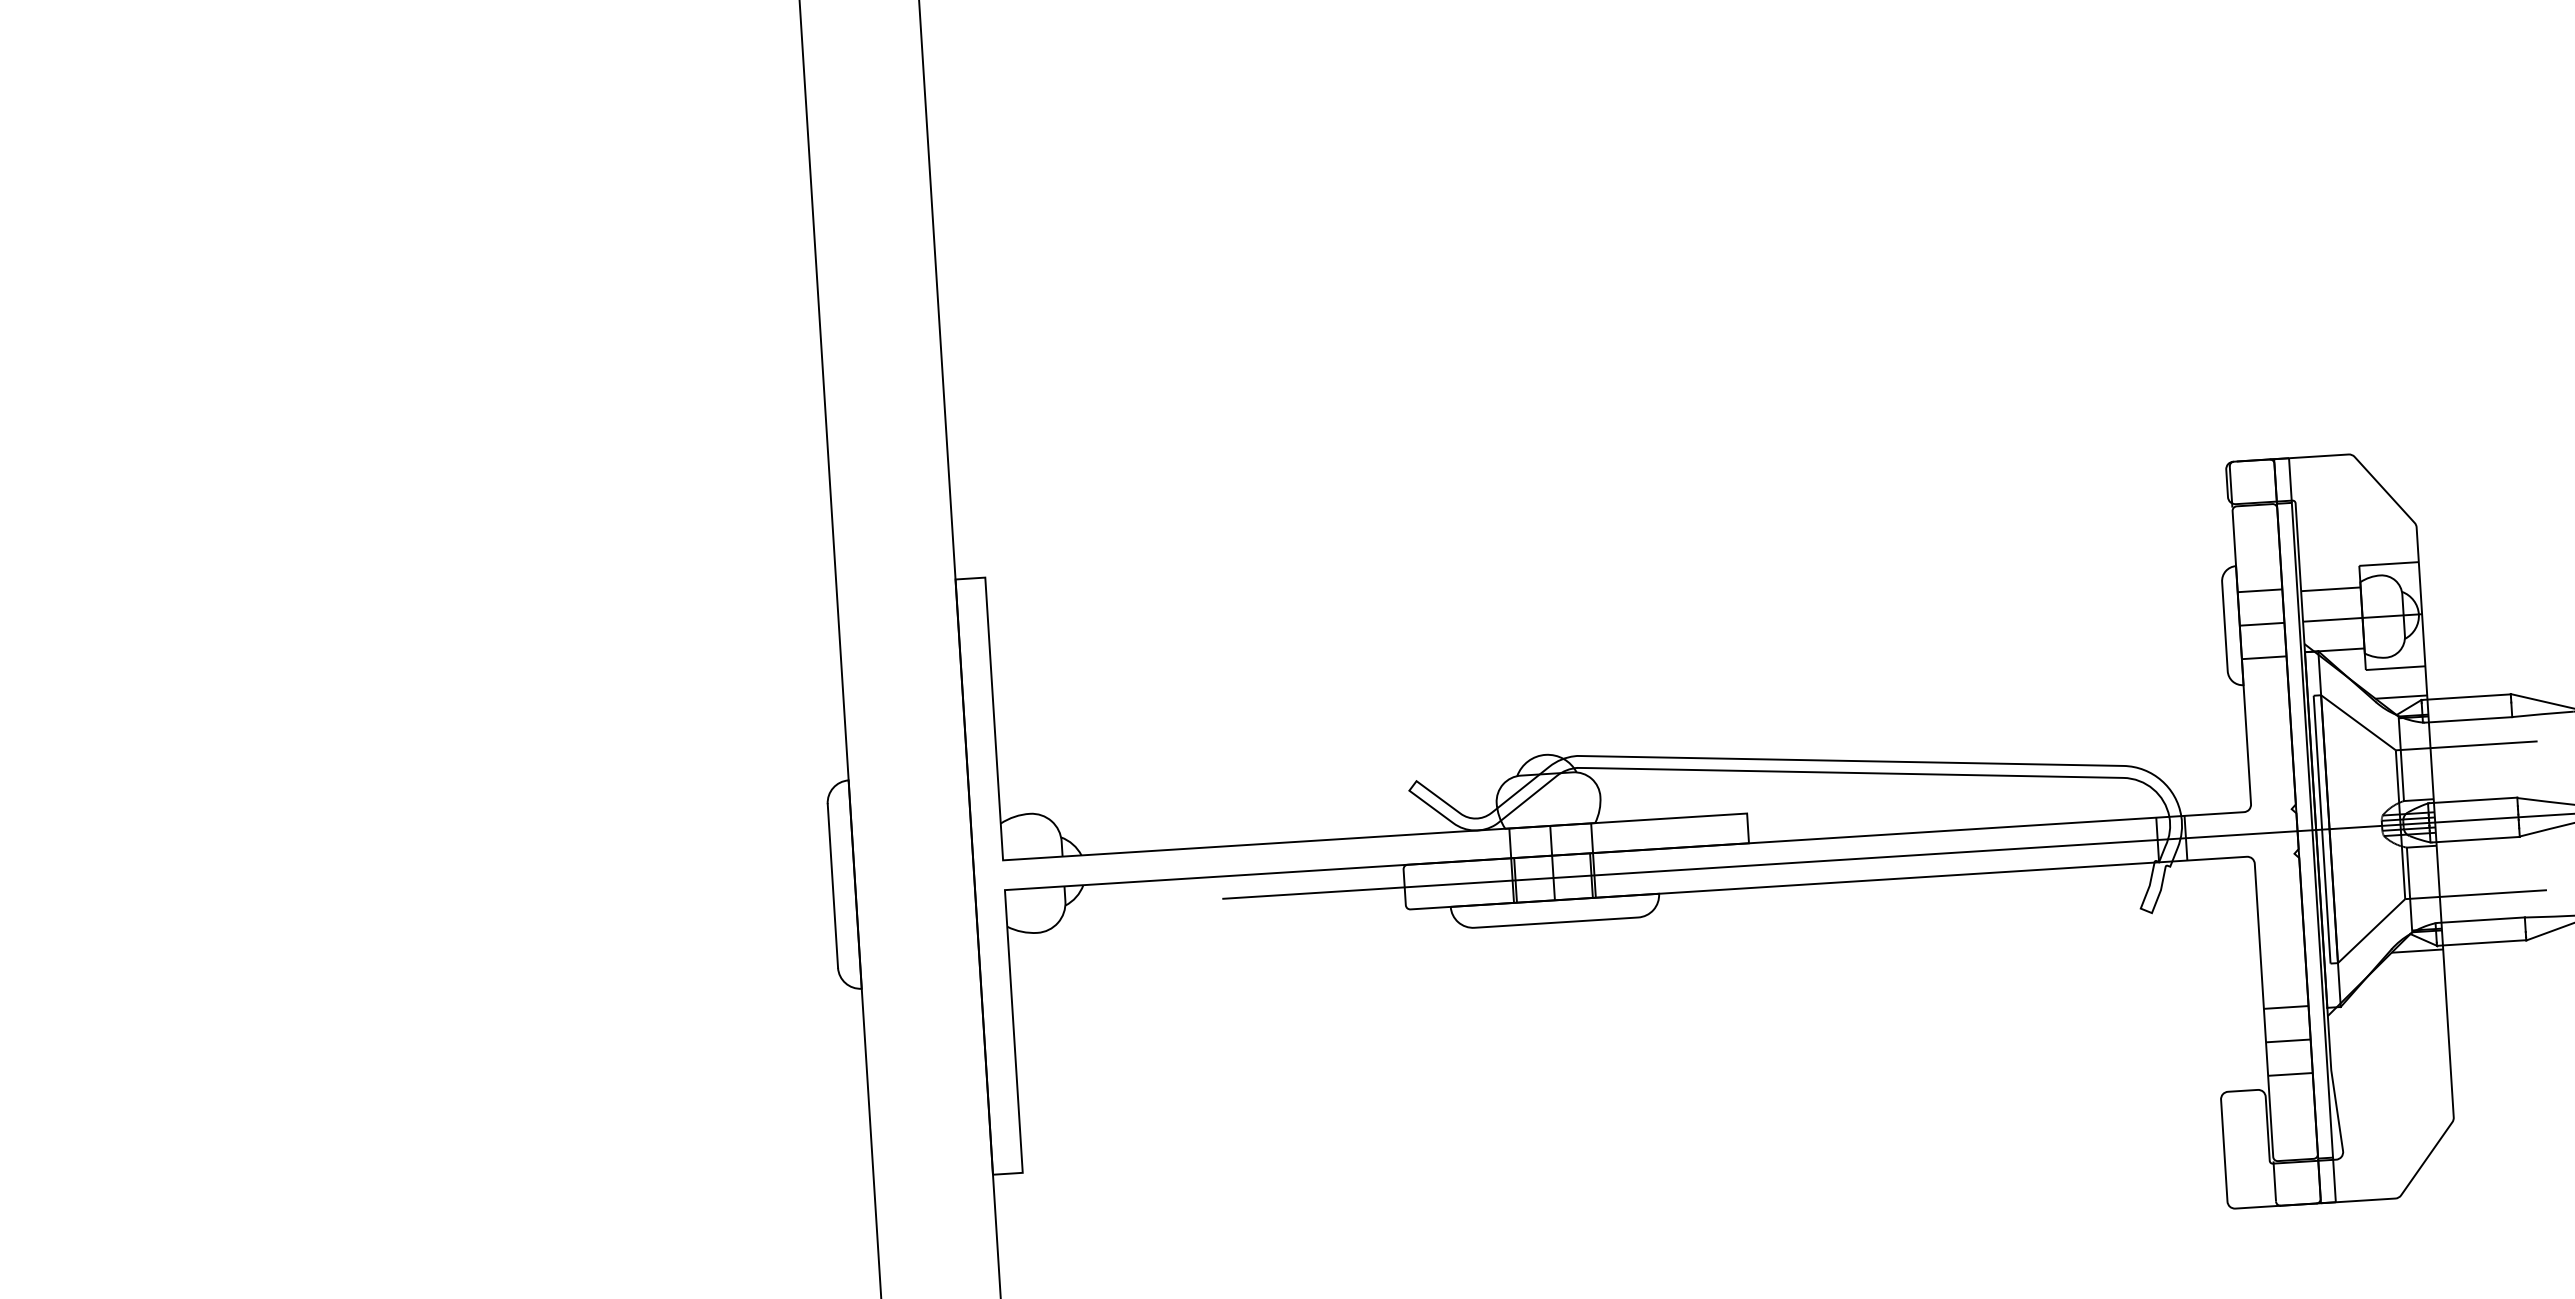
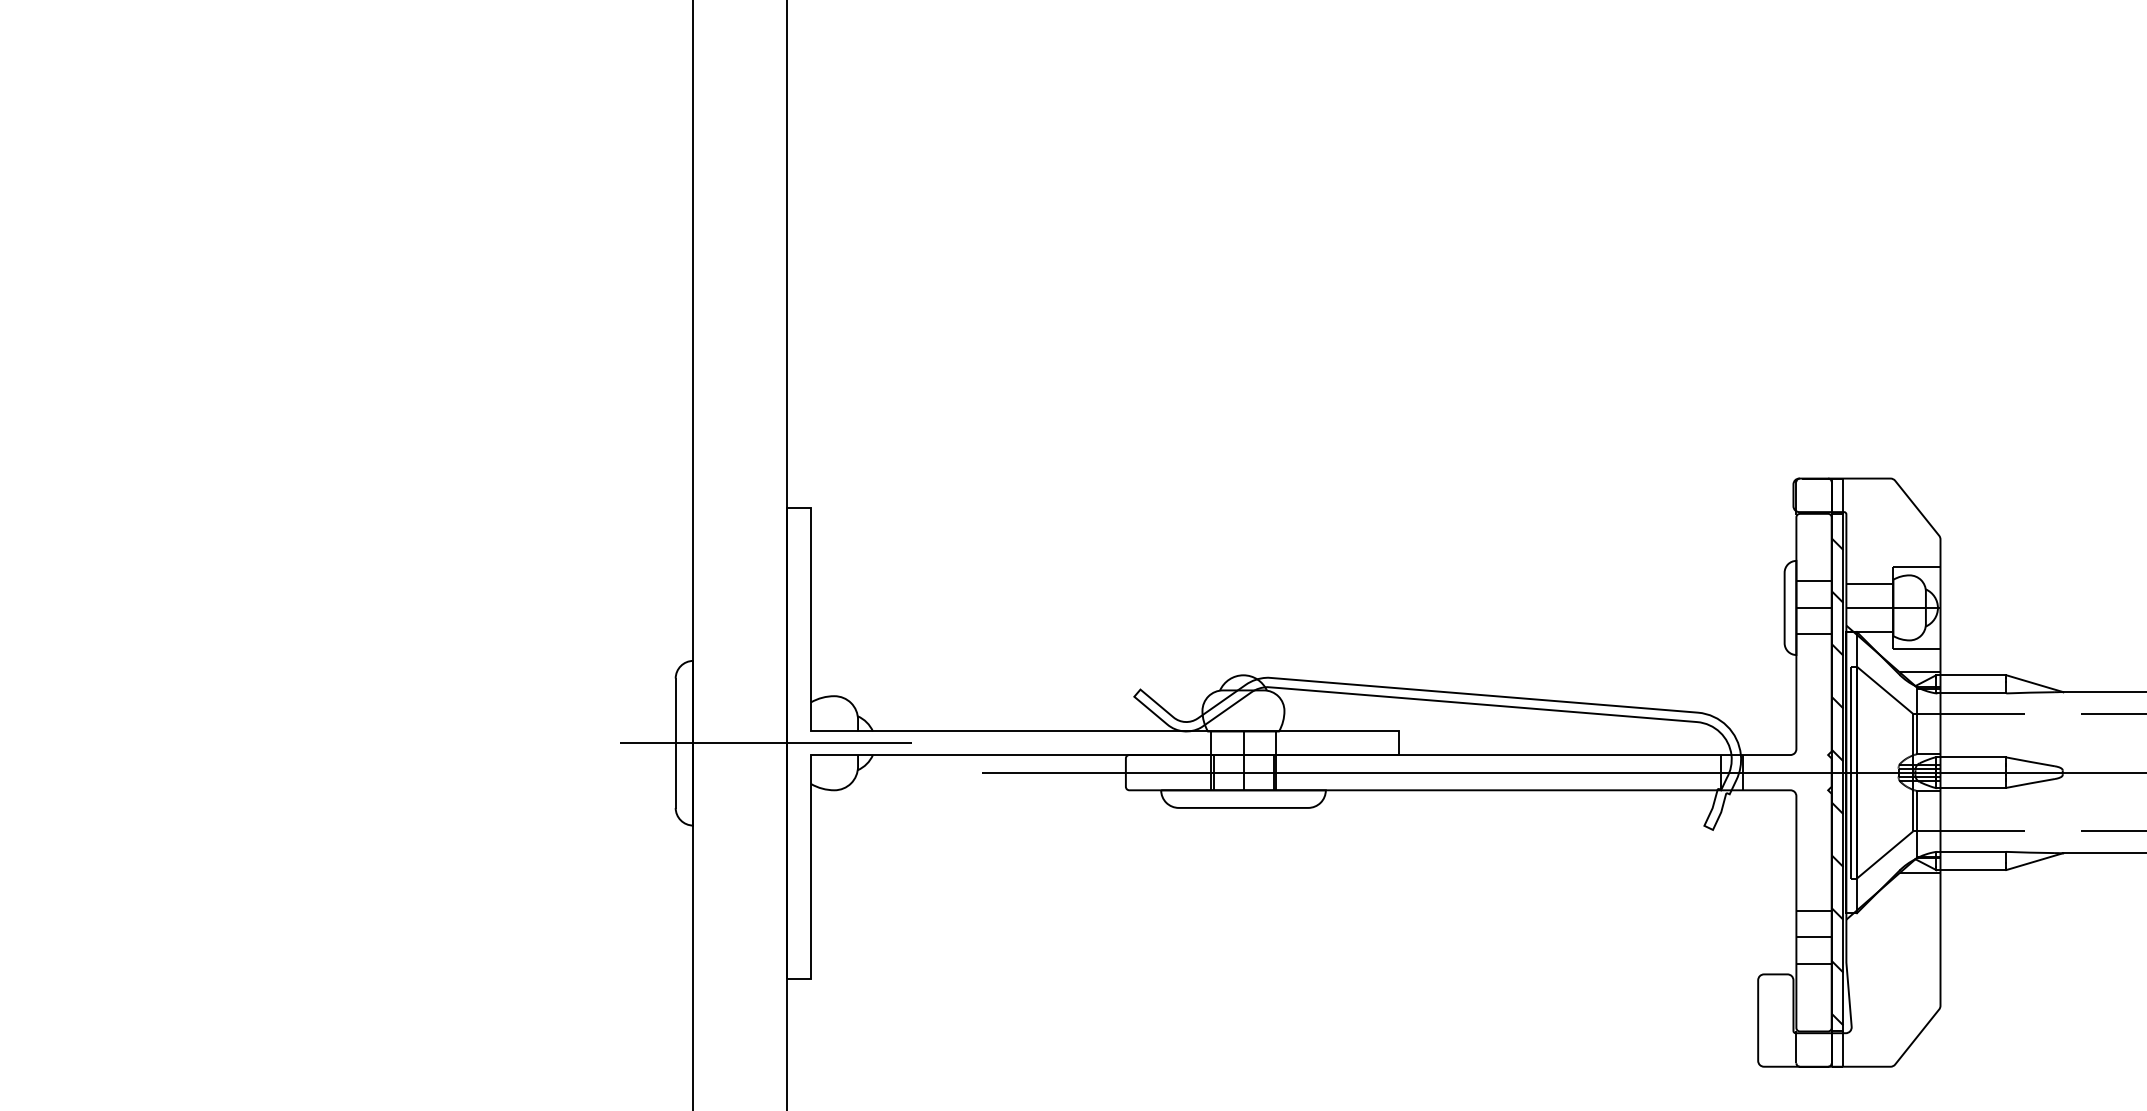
hatch: (2305, 841) -> (1837, 781), added
line: (946, 879) -> (765, 743), added

